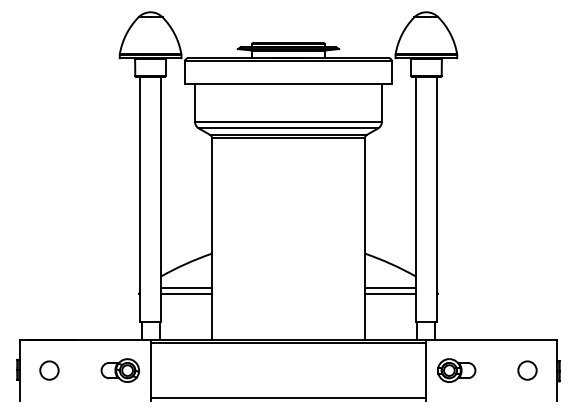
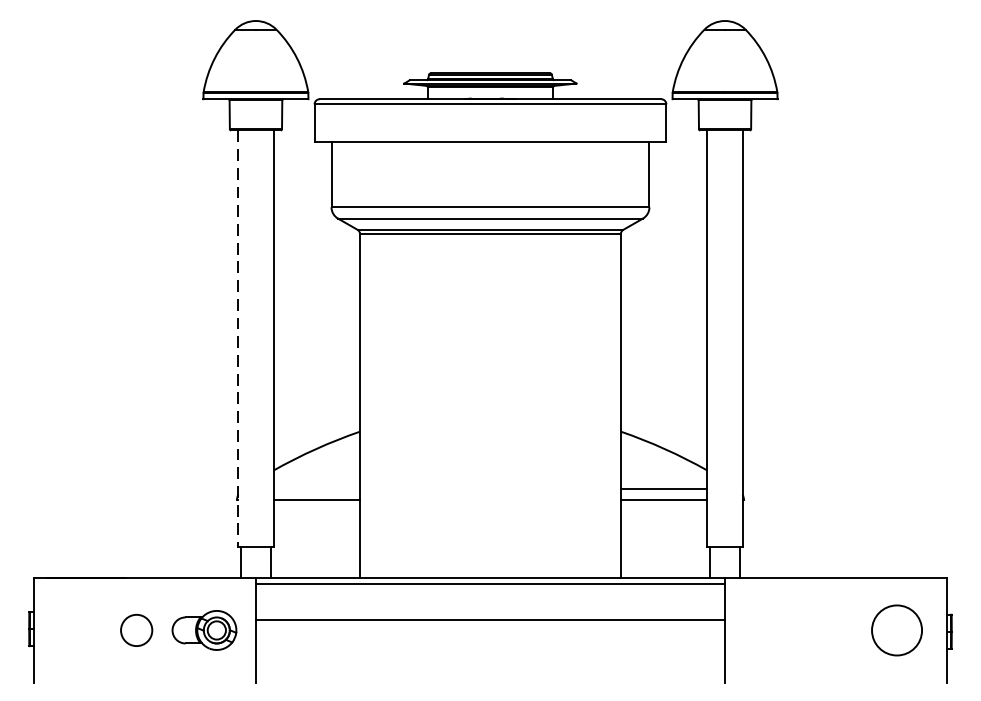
line: (140, 199) -> (238, 339), solid -> dashed
line: (185, 287) -> (315, 489), removed
circle: (49, 370) -> (136, 630), moved
part: (456, 370) -> (776, 630), removed
circle: (527, 370) -> (897, 630), size x1.6
line: (288, 398) -> (490, 620), moved

